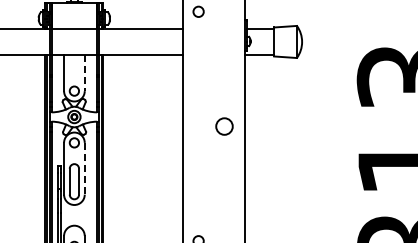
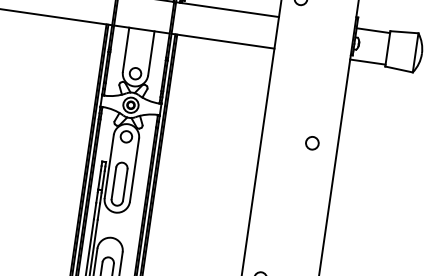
line: (84, 73) -> (150, 53), dashed -> solid
circle: (224, 126) -> (312, 143), size x0.62
line: (84, 168) -> (134, 169), dashed -> solid

